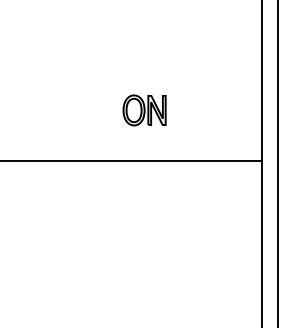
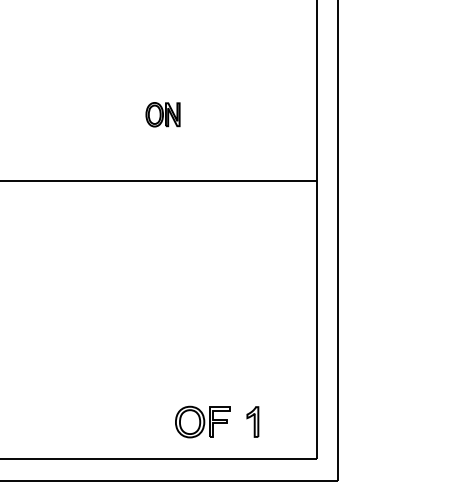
part: (144, 110) -> (162, 114), size x0.6

